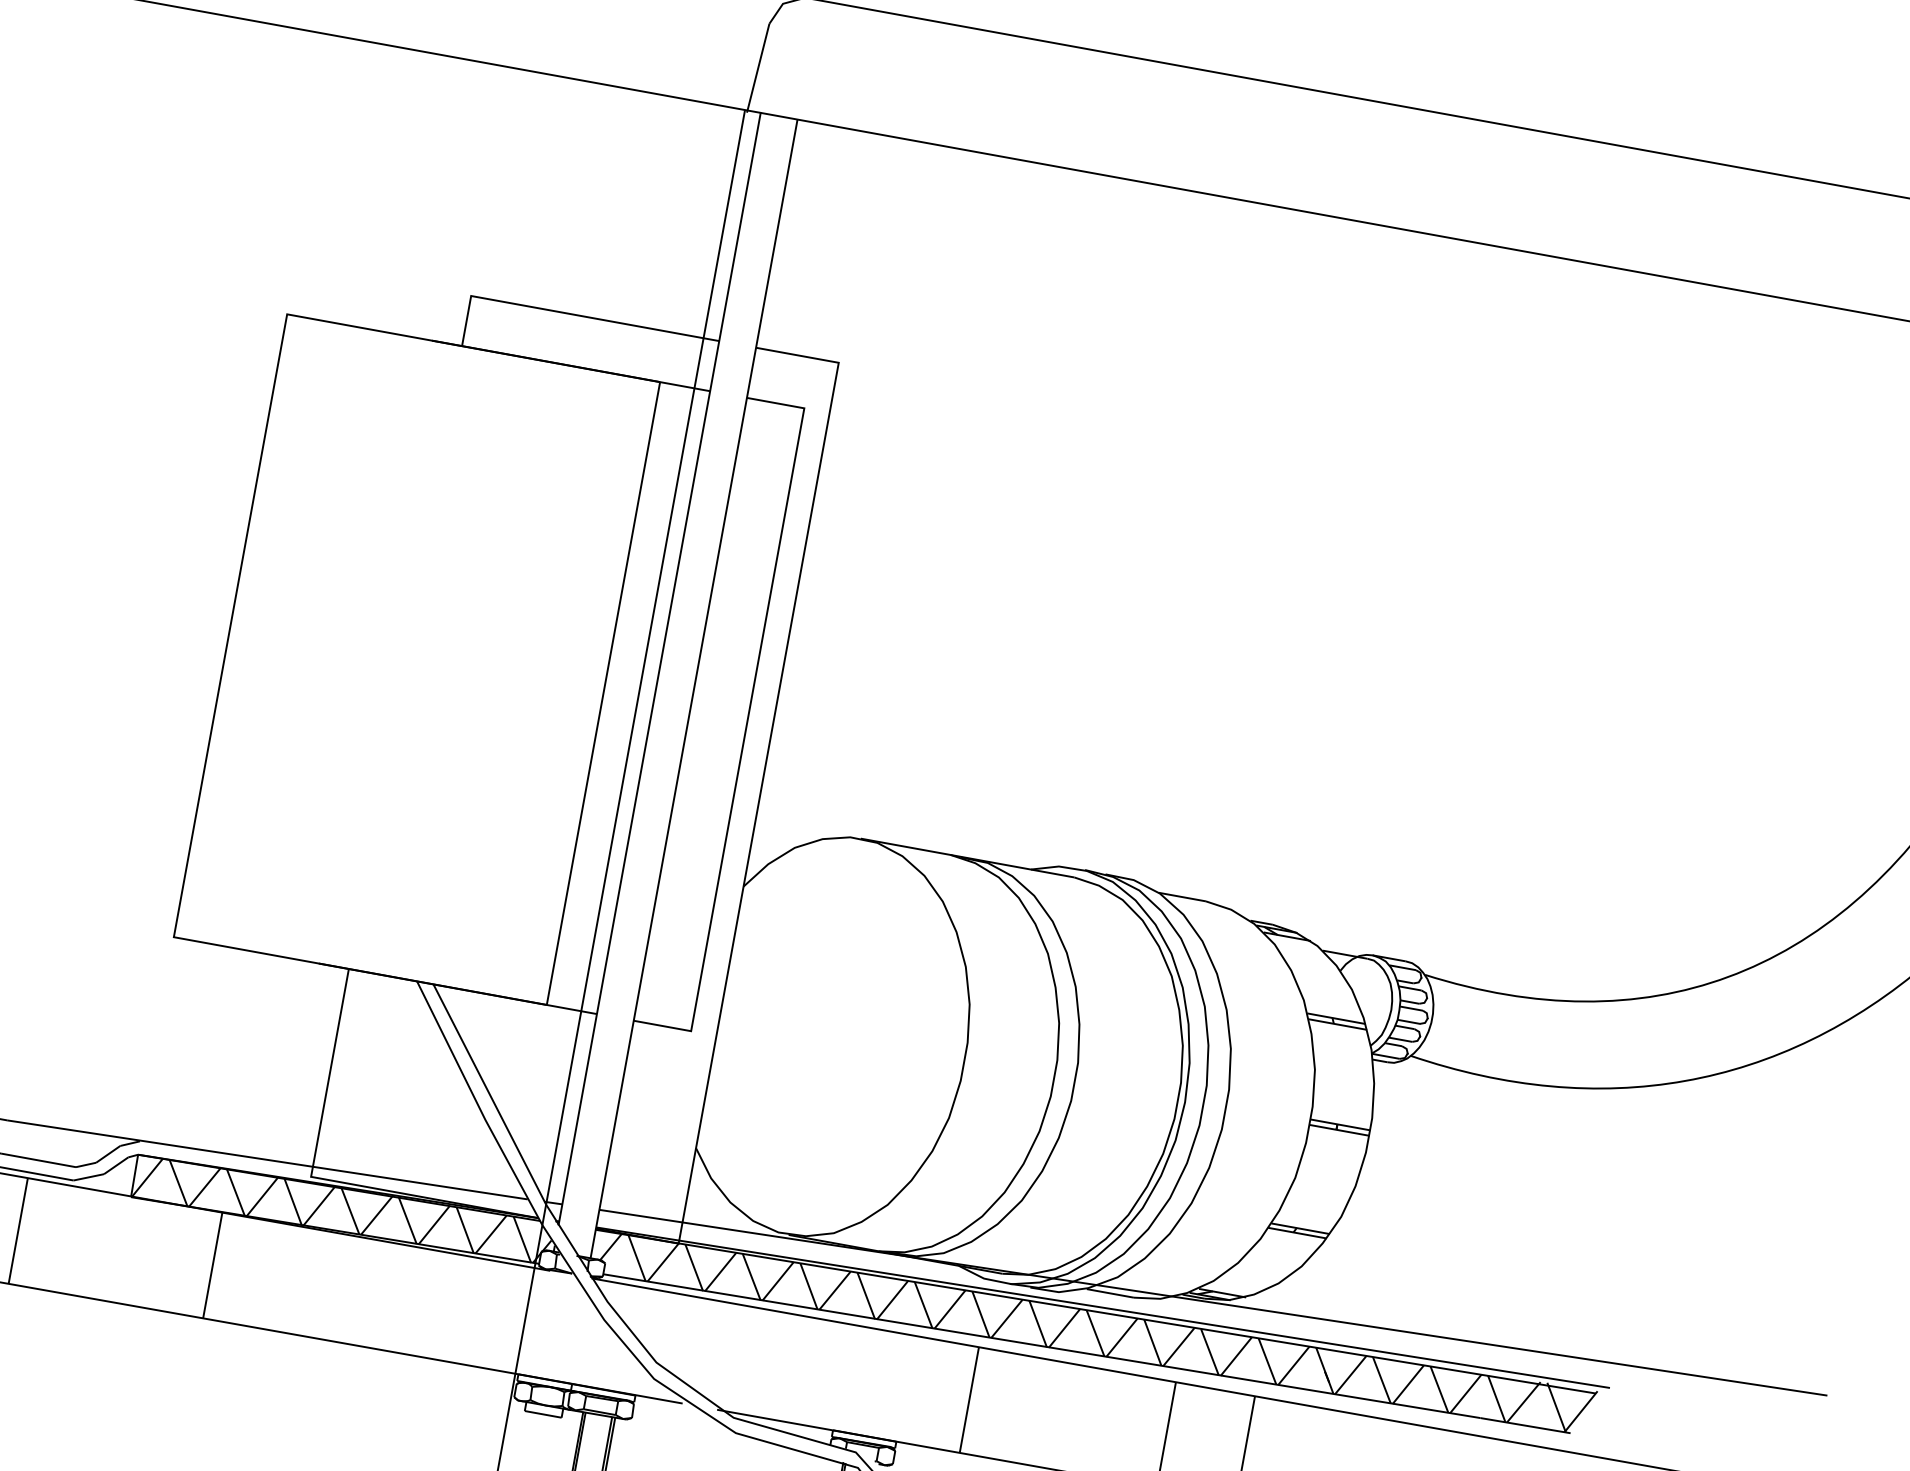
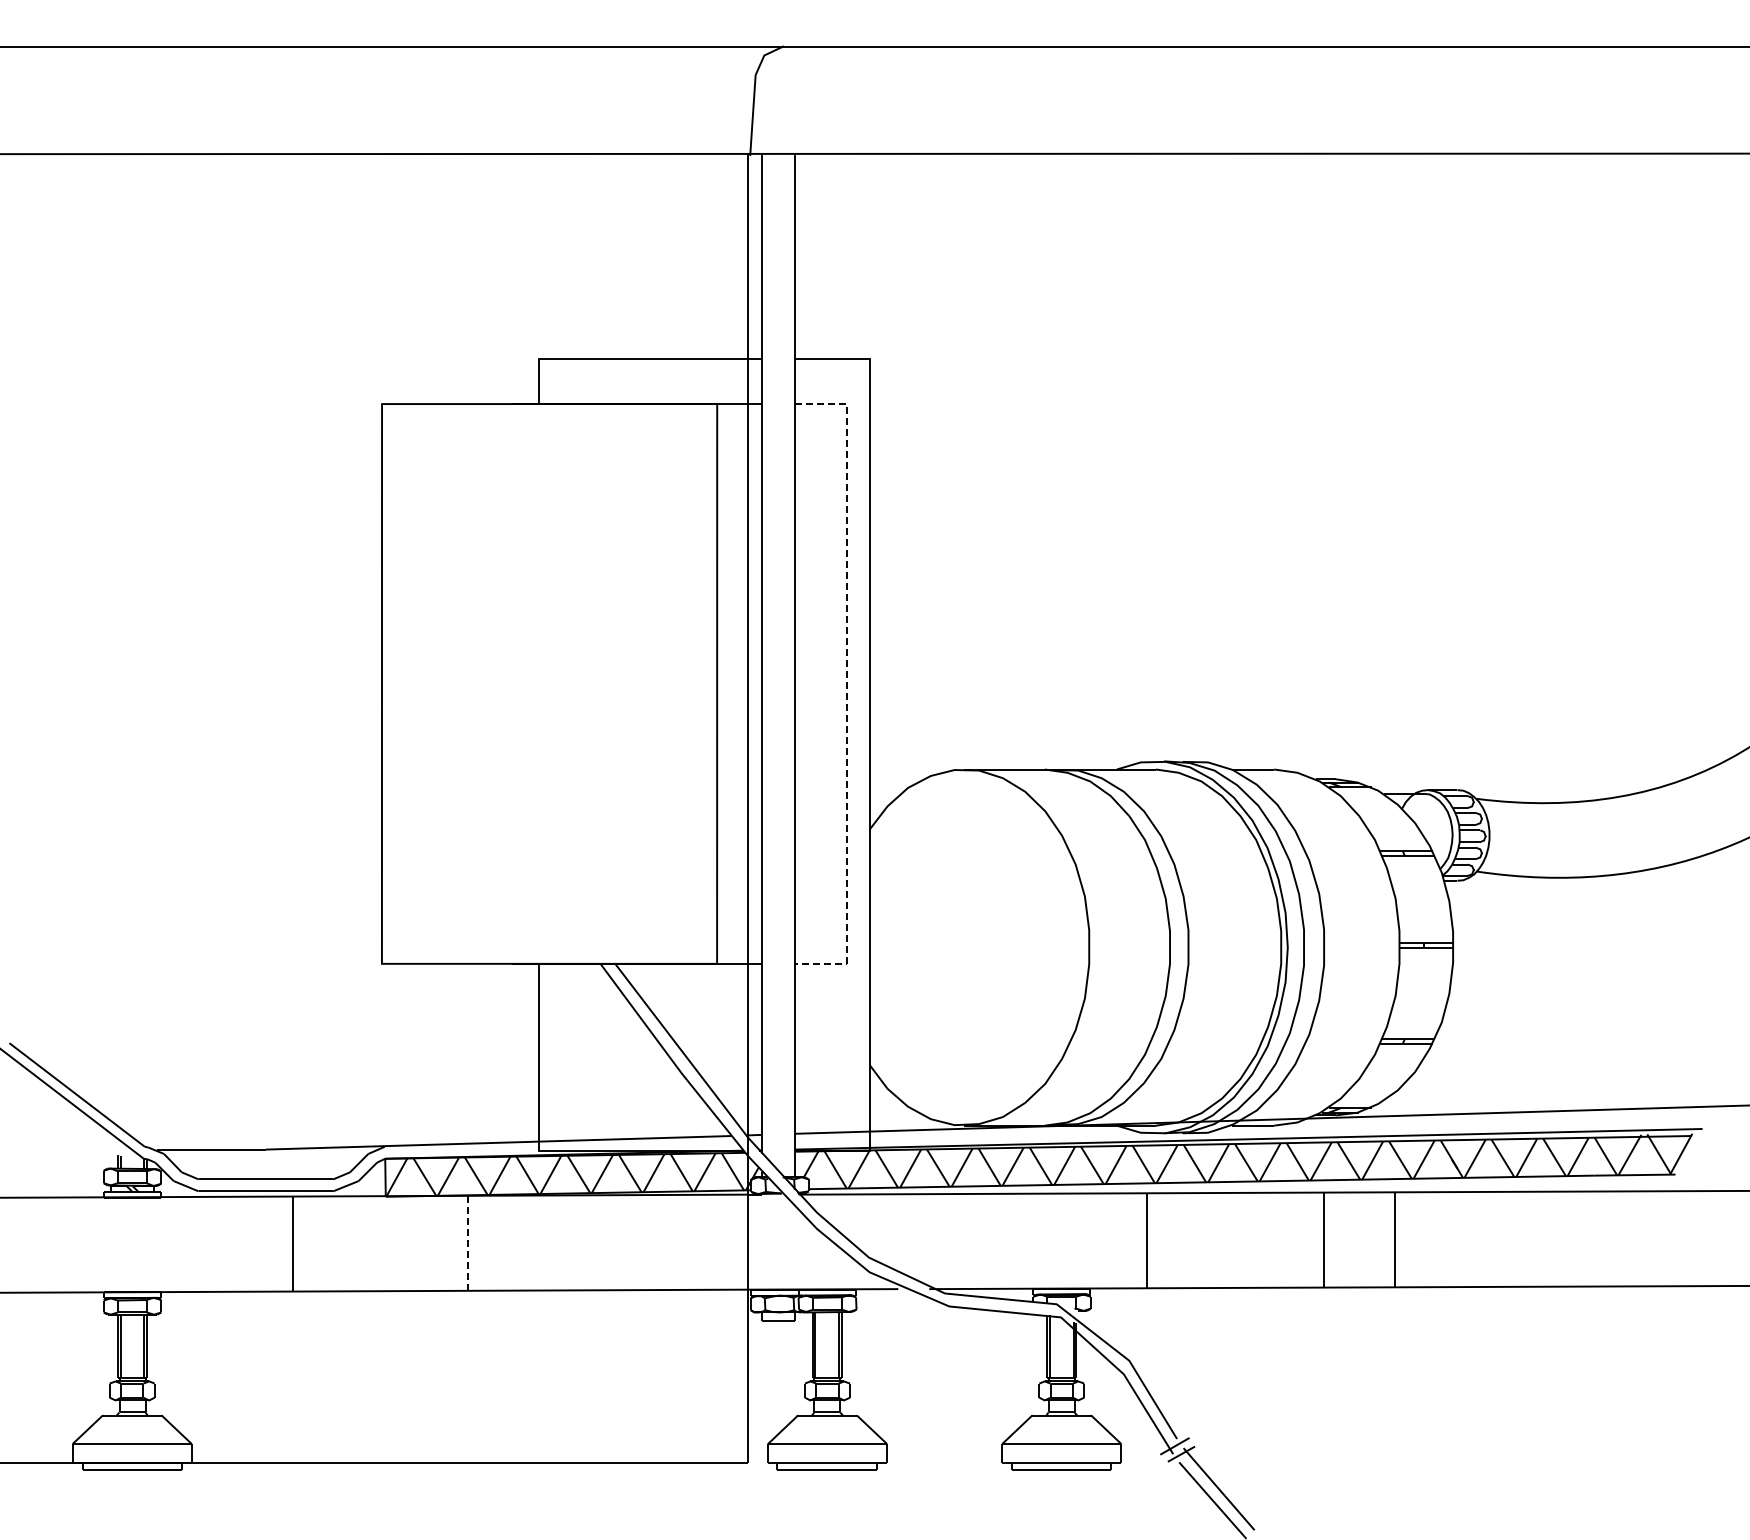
line: (747, 719) -> (846, 683), solid -> dashed
line: (212, 1265) -> (467, 1243), solid -> dashed

